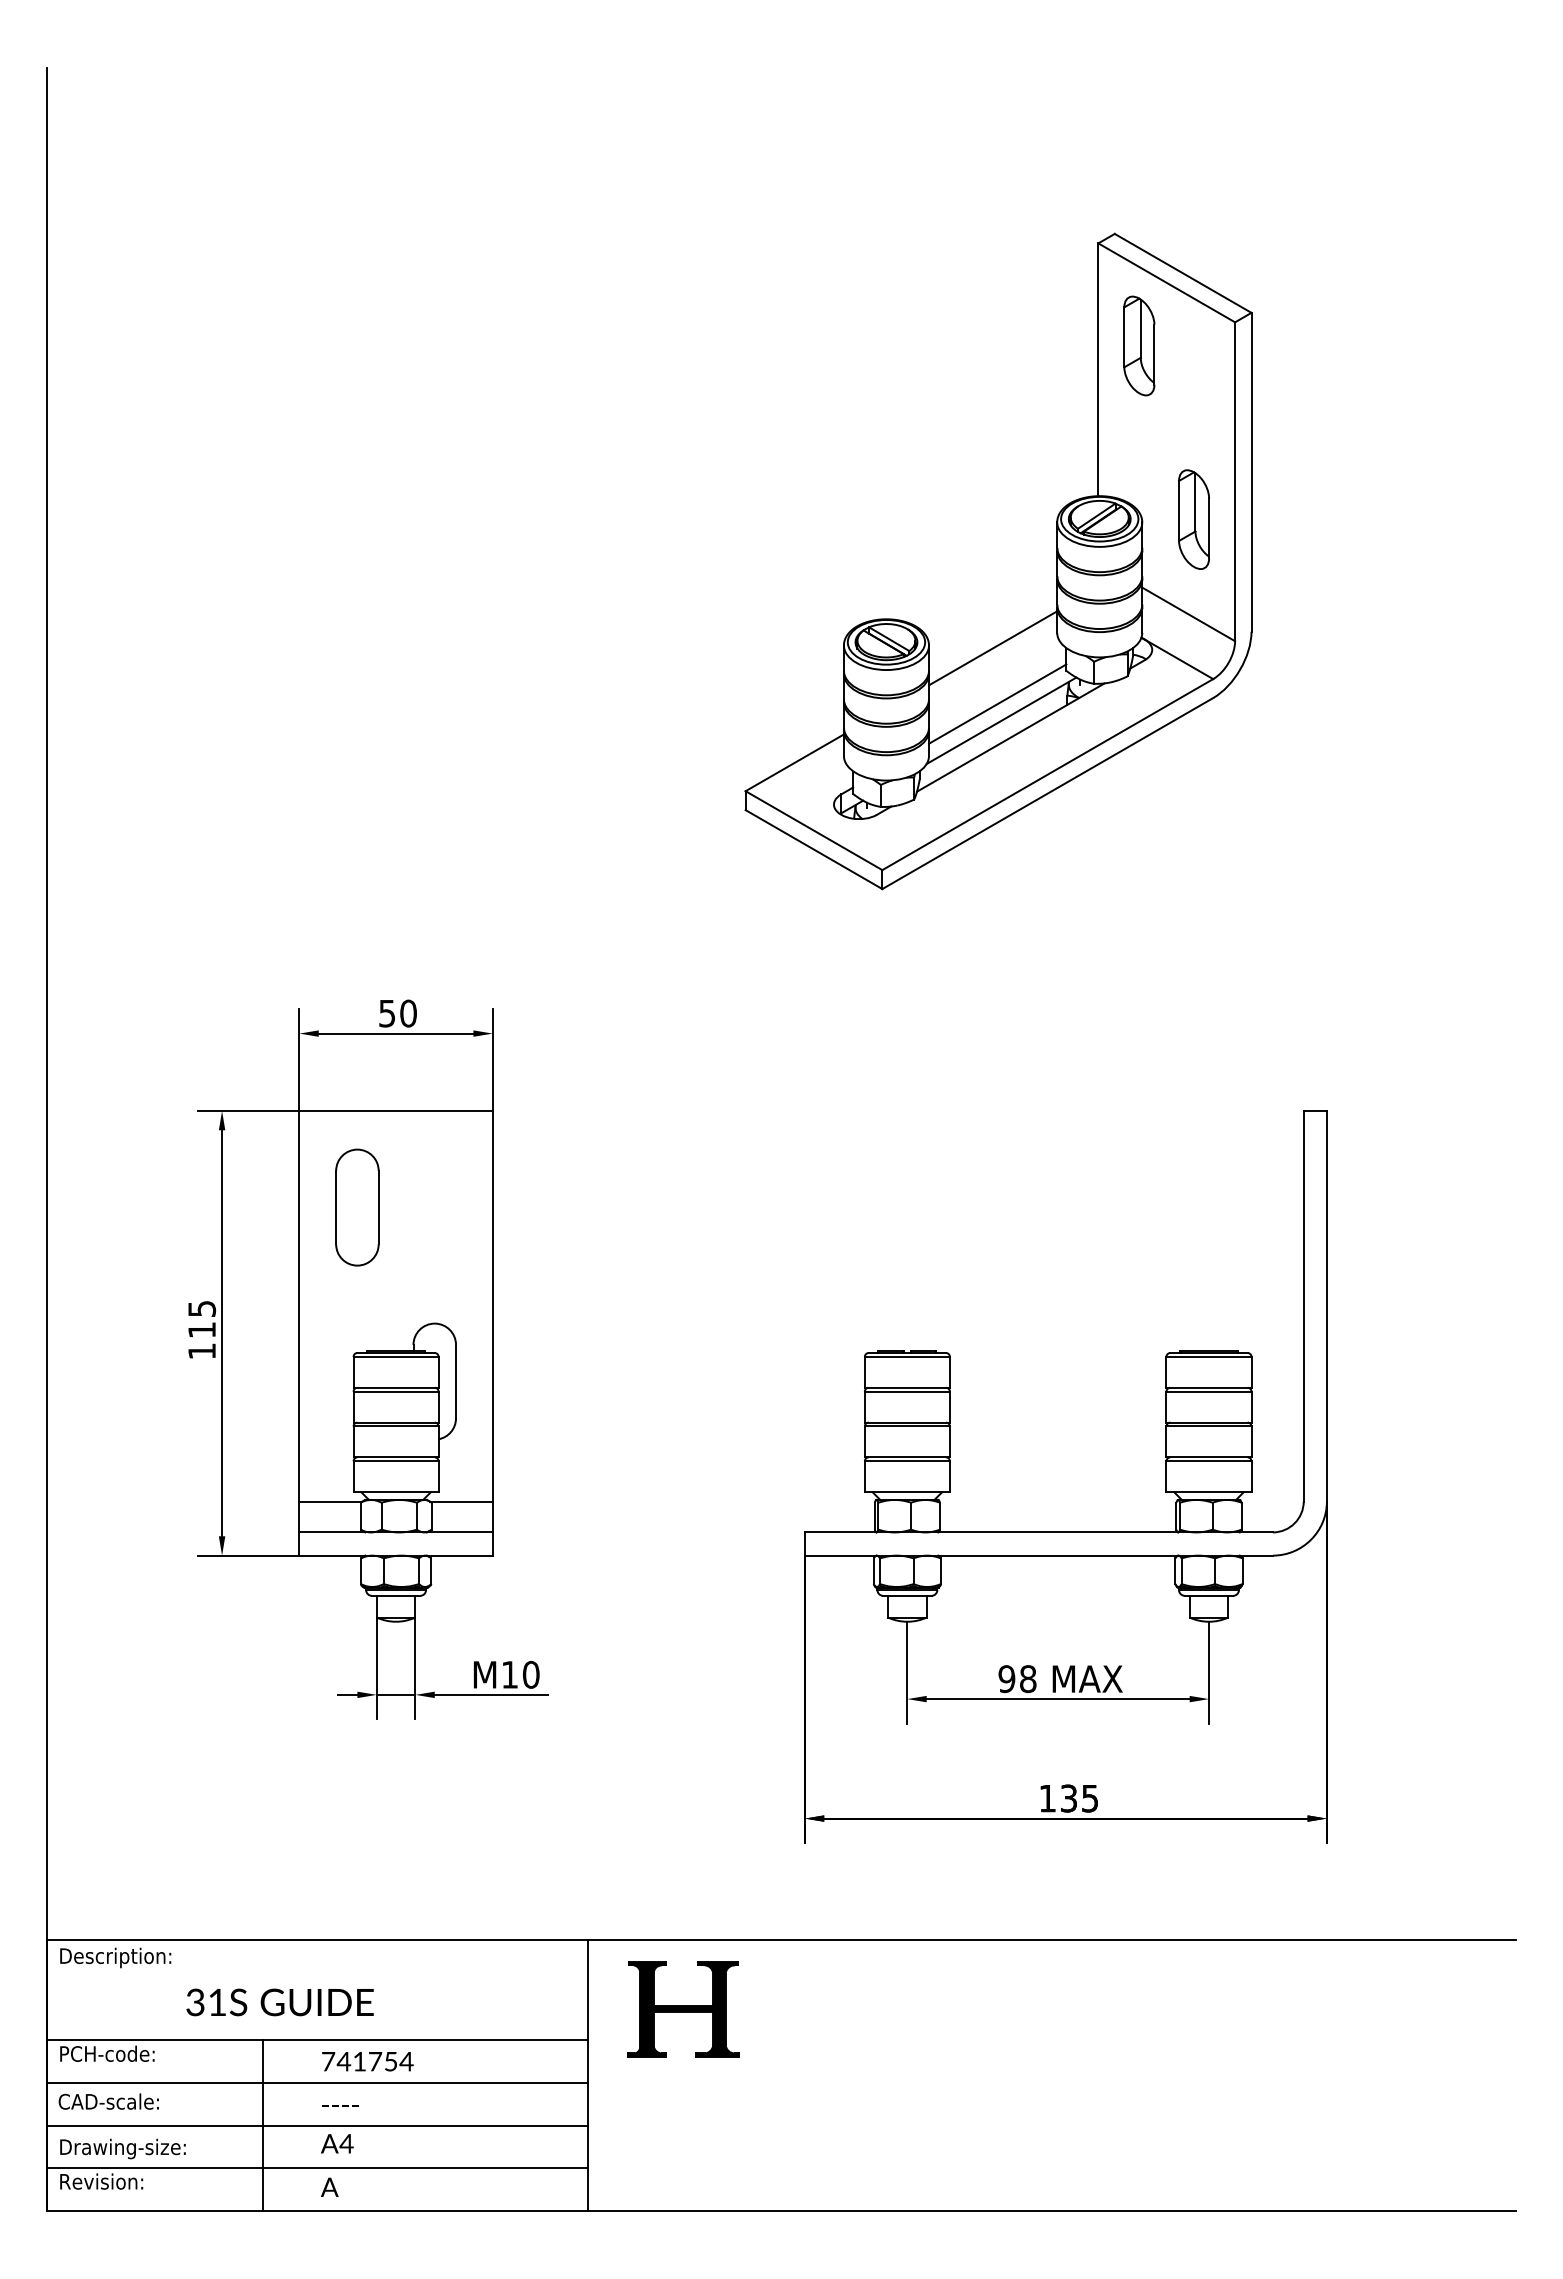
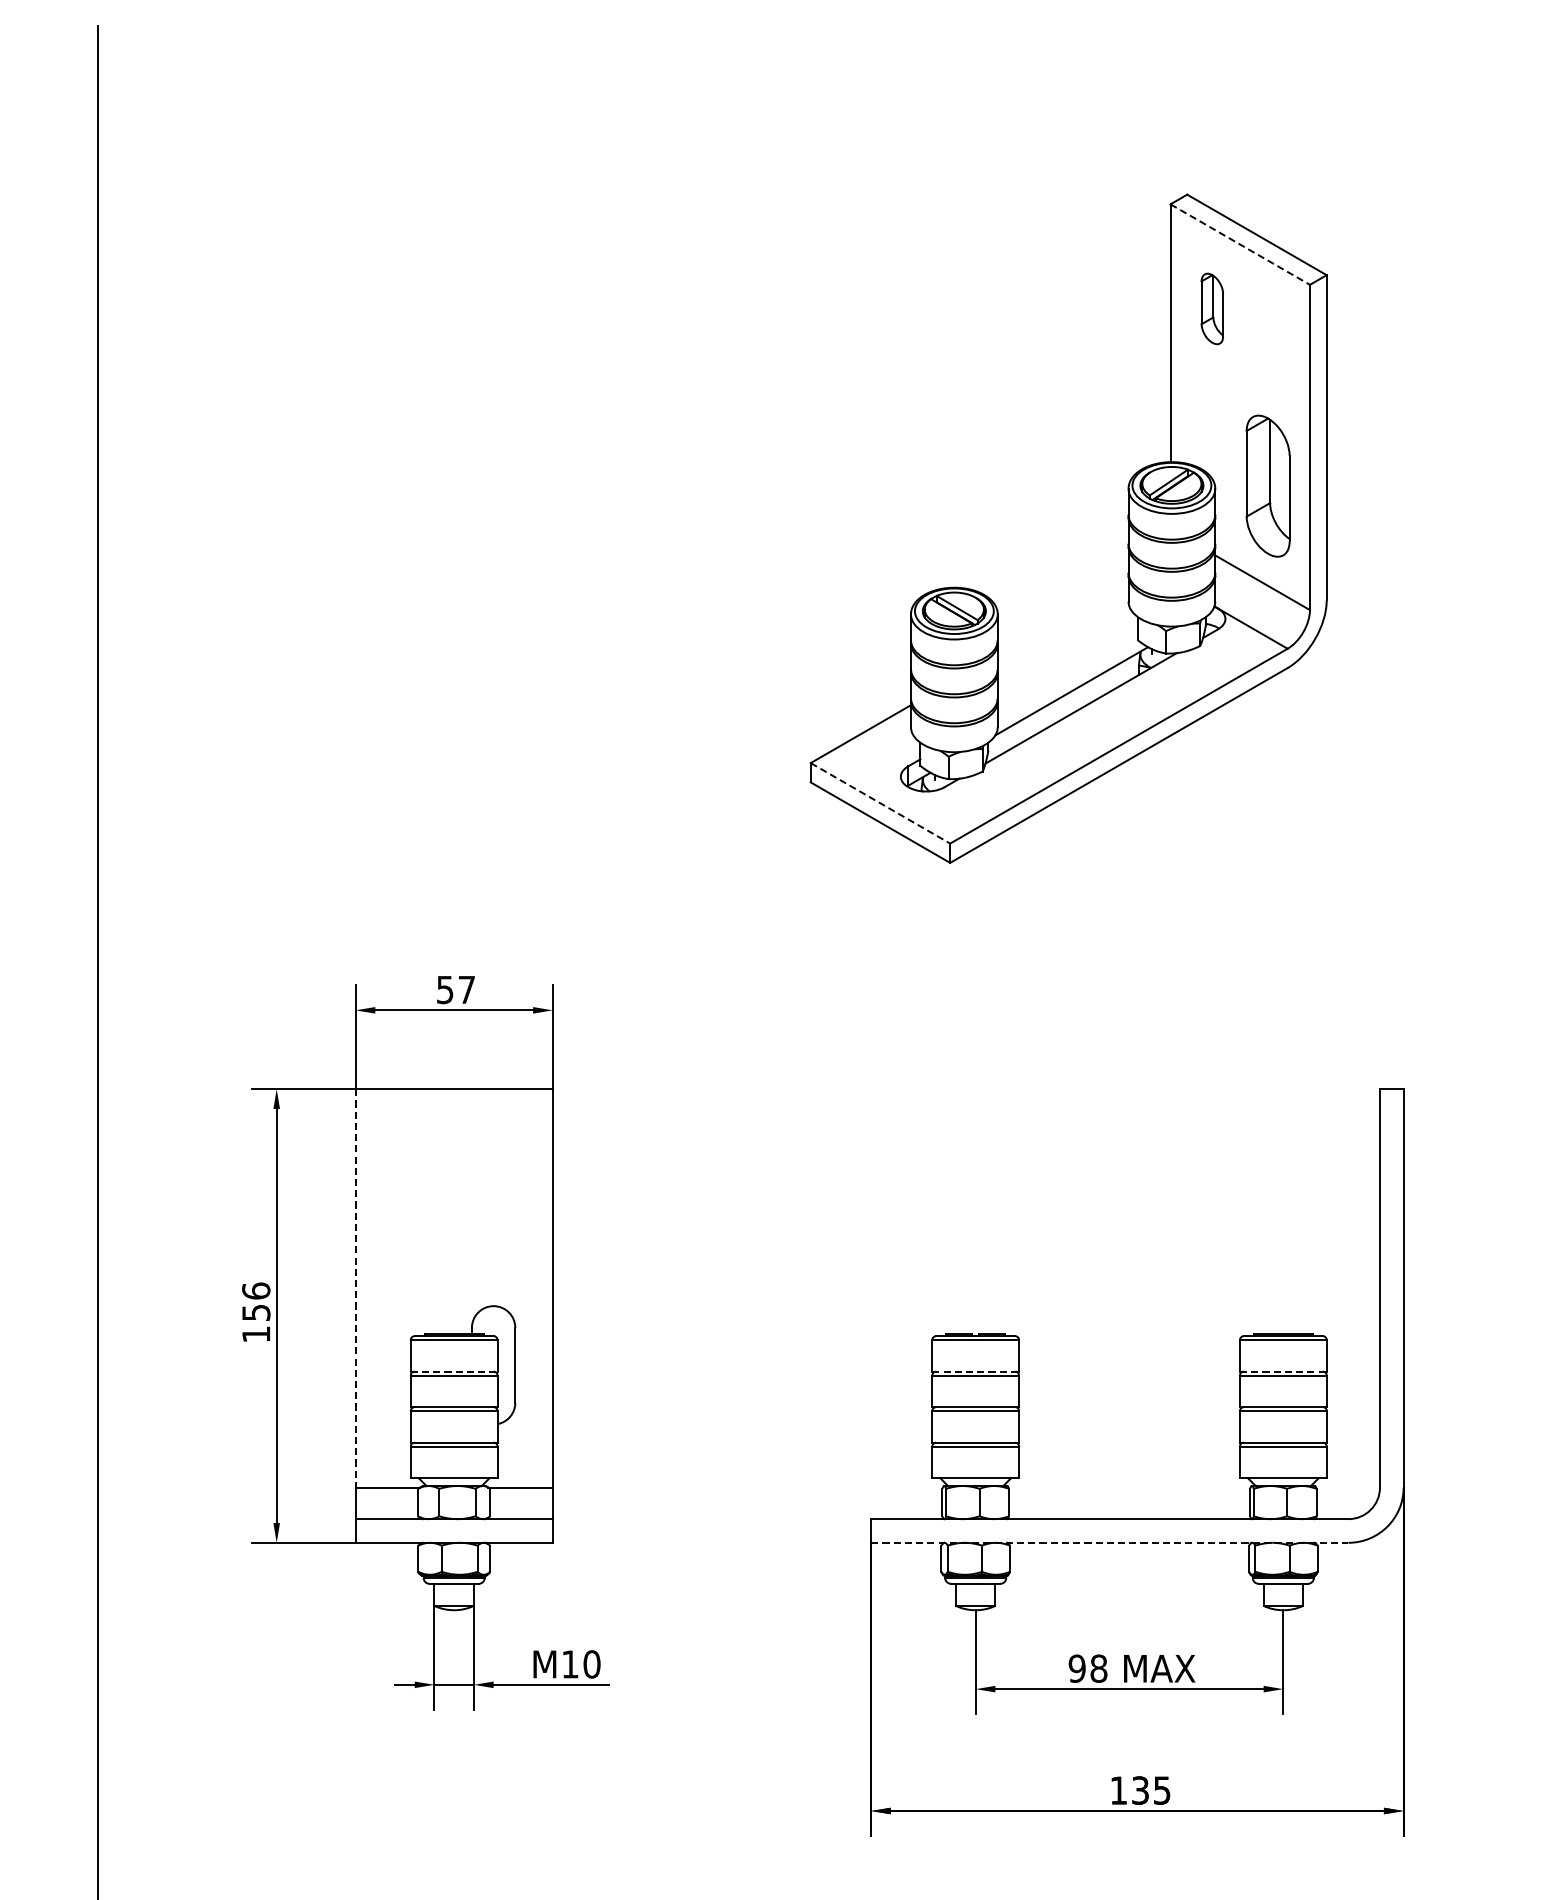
line: (1166, 282) -> (1240, 244), solid -> dashed
part: (1139, 345) -> (1212, 308), size x0.7
part: (1193, 519) -> (1267, 485), size x1.4
line: (993, 648) -> (1063, 617), removed
line: (997, 703) -> (1067, 673), removed
line: (814, 830) -> (880, 803), solid -> dashed
text: (408, 1013) -> (466, 989), 50 -> 57
part: (357, 1207) -> (414, 1187), removed
line: (299, 1306) -> (355, 1288), solid -> dashed
text: (202, 1319) -> (256, 1301), 115 -> 156
line: (396, 1387) -> (454, 1371), solid -> dashed
line: (907, 1387) -> (975, 1371), solid -> dashed
line: (1209, 1387) -> (1283, 1371), solid -> dashed
line: (1038, 1555) -> (1109, 1542), solid -> dashed

